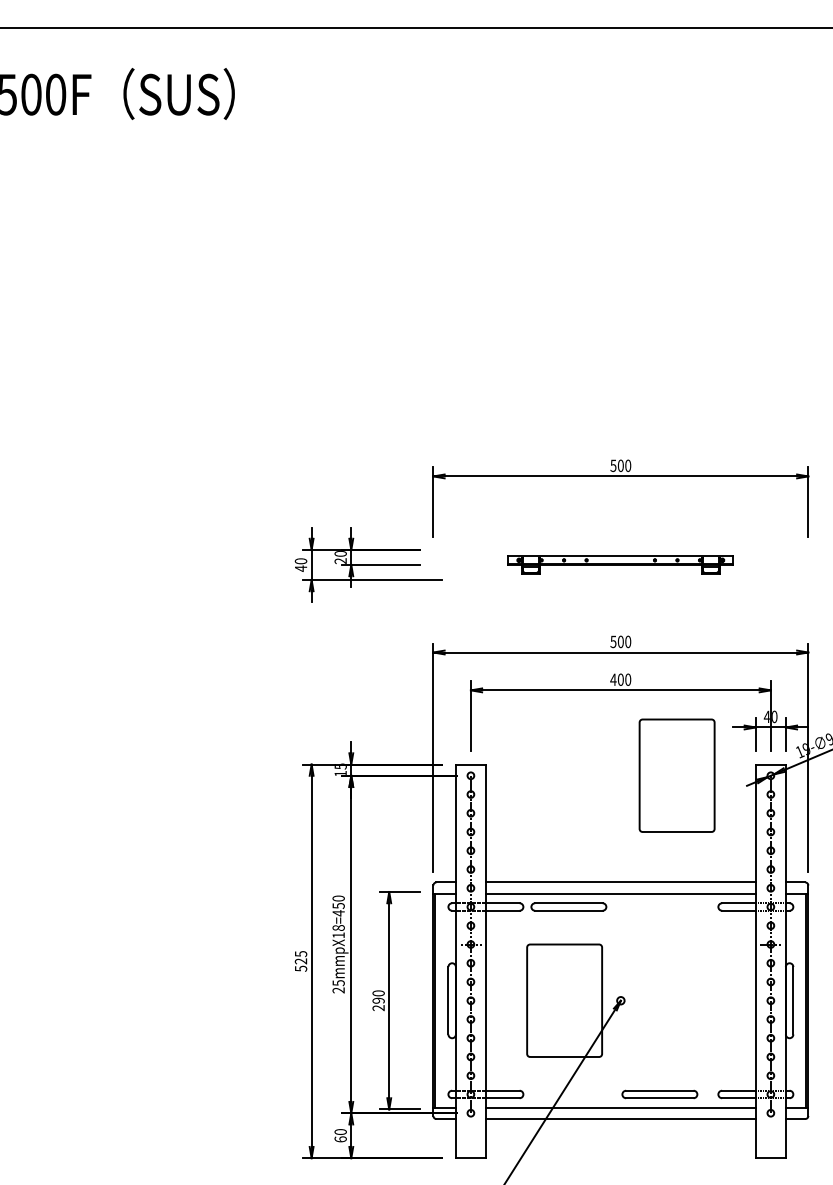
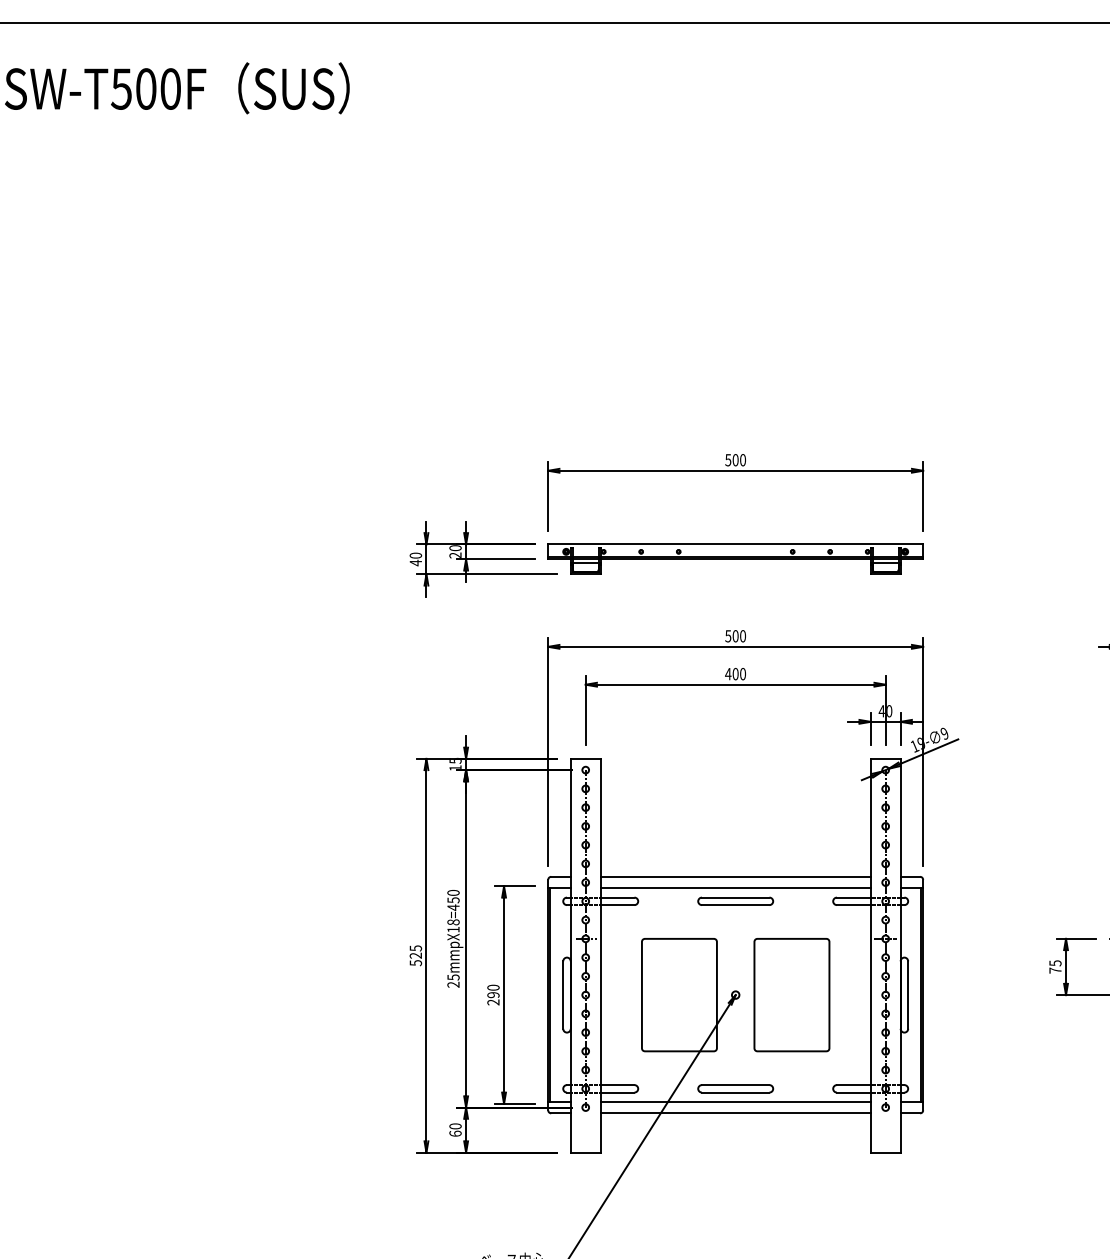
part: (620, 564) -> (735, 558), size x1.67
part: (676, 776) -> (791, 995), moved
part: (568, 906) -> (735, 900), moved
part: (659, 1094) -> (735, 1088), moved

